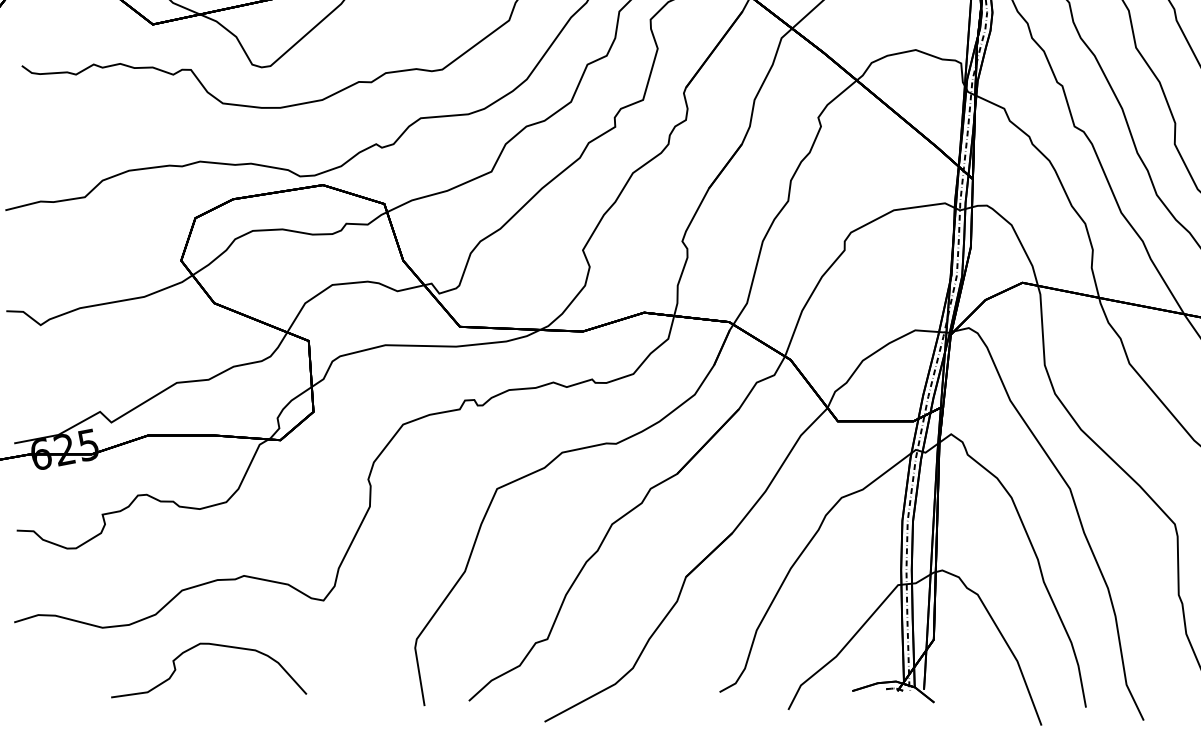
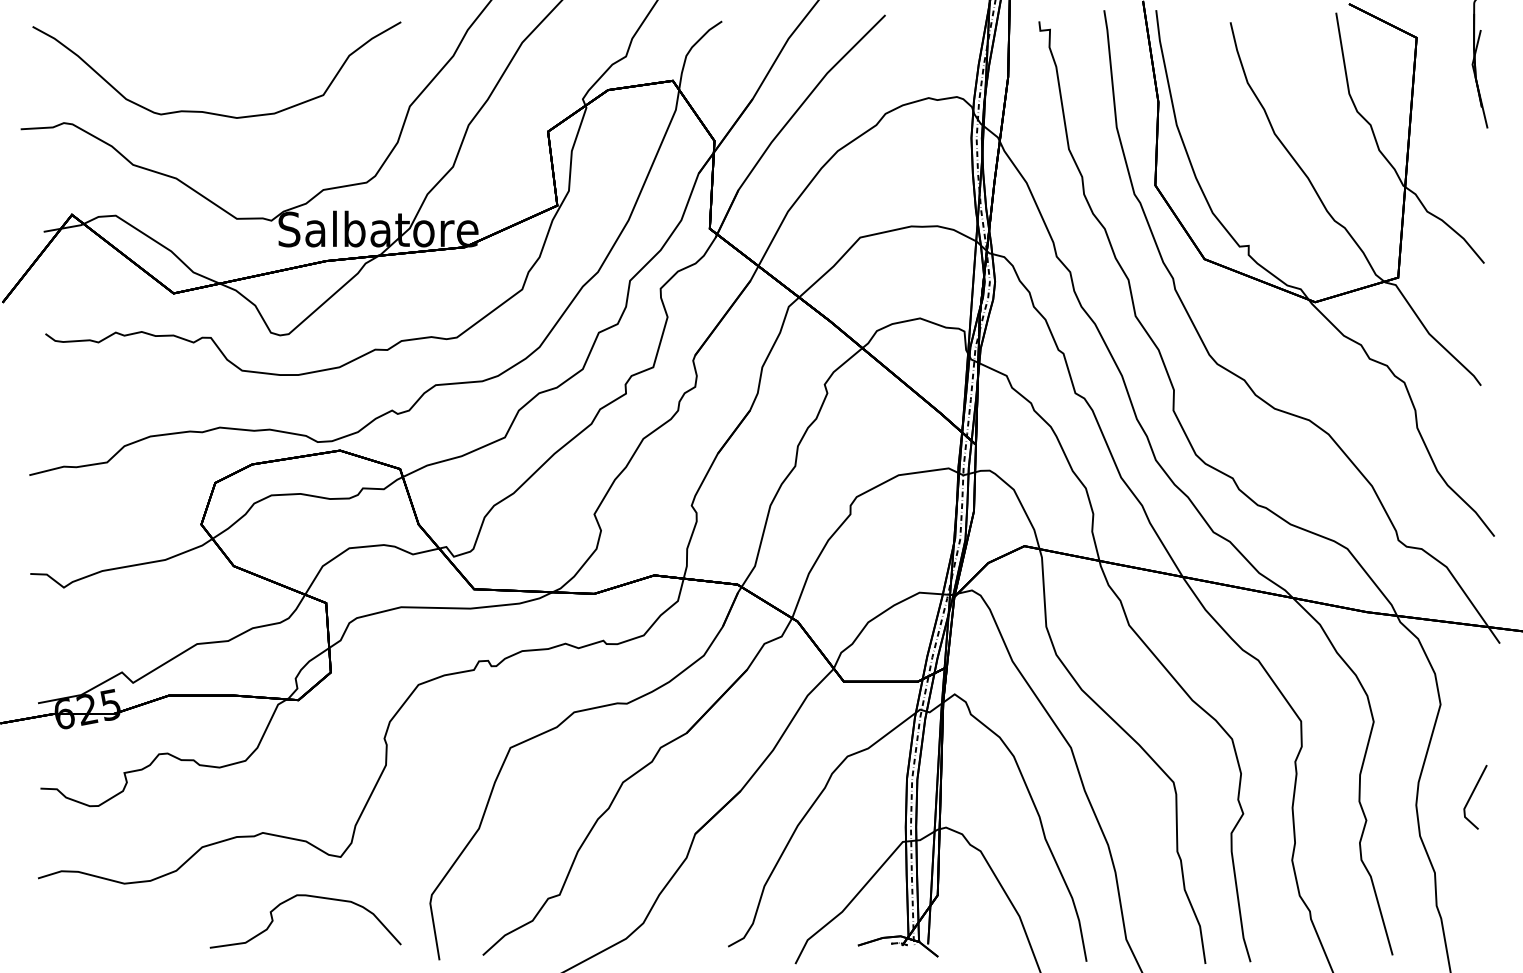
curve: (215, 645) -> (311, 897), moved

